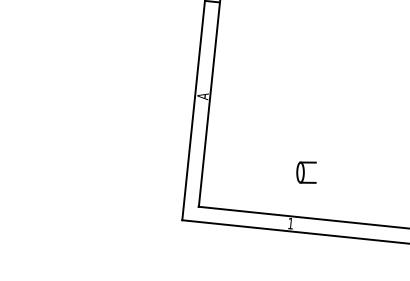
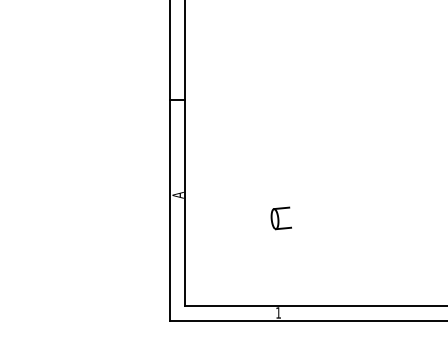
part: (306, 172) -> (280, 218), moved

